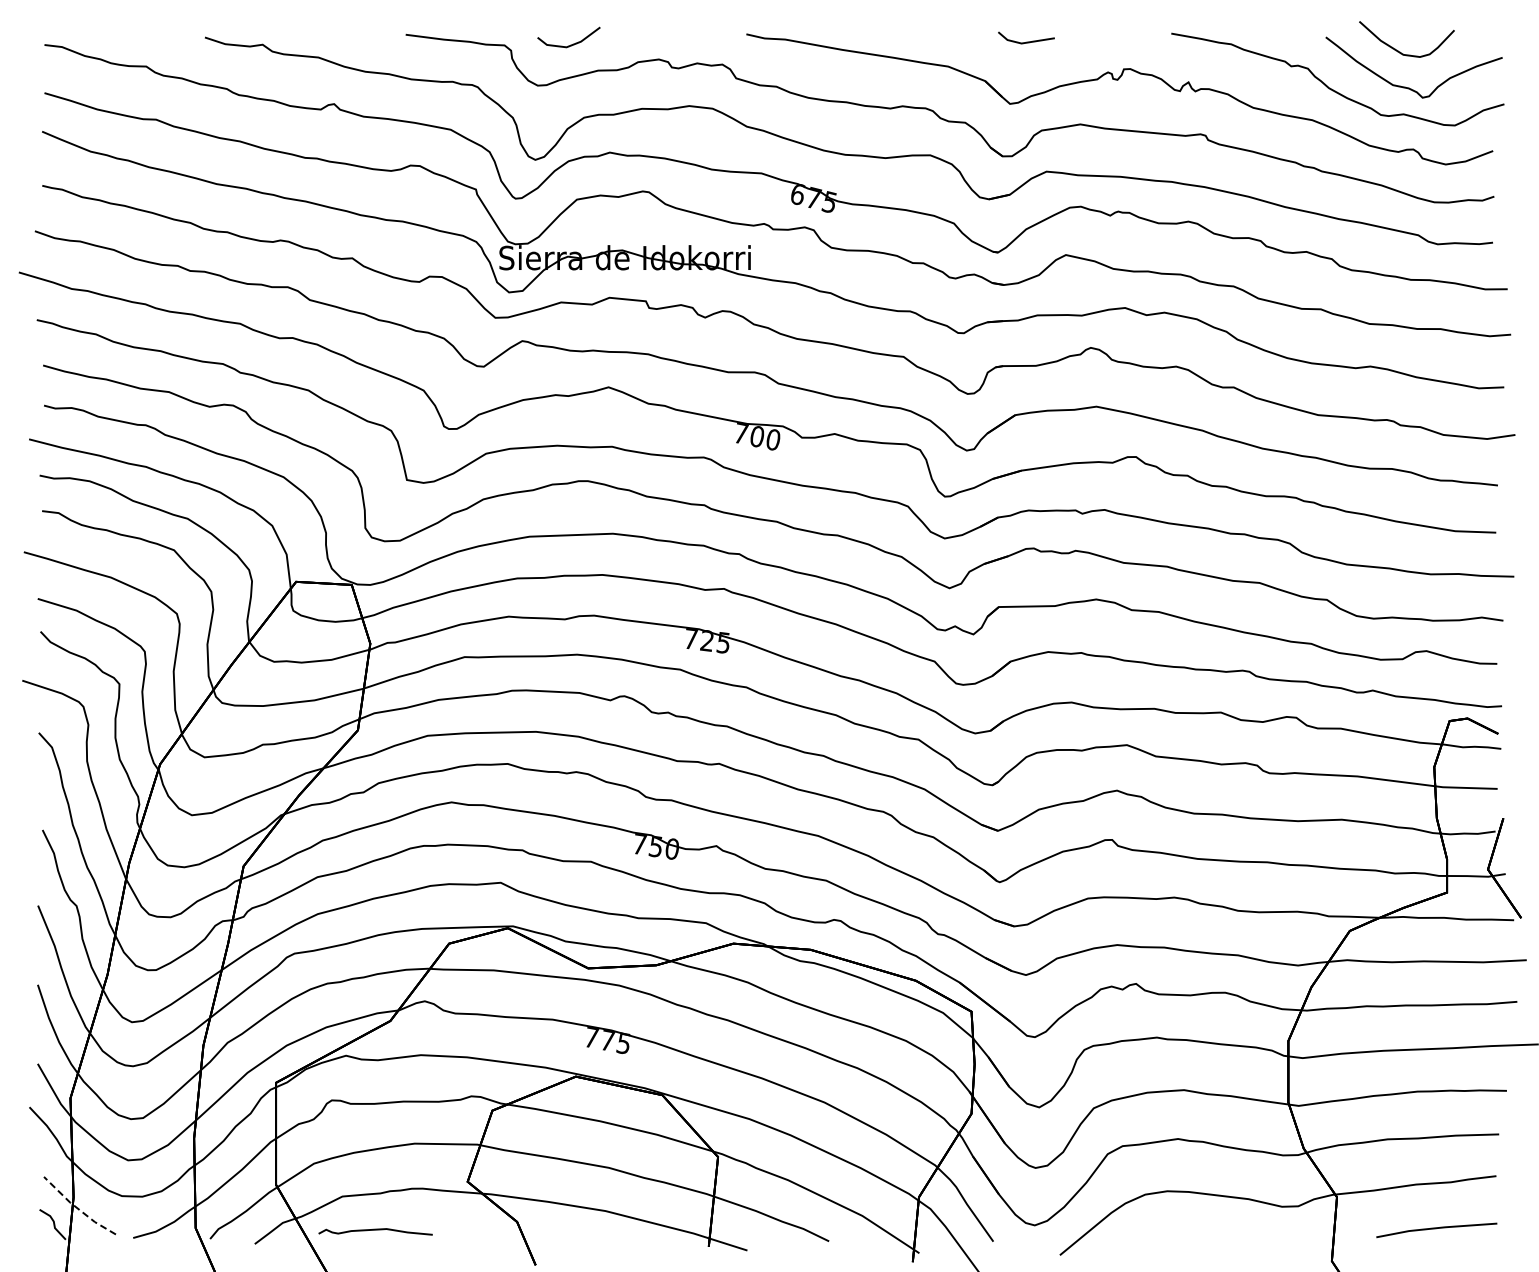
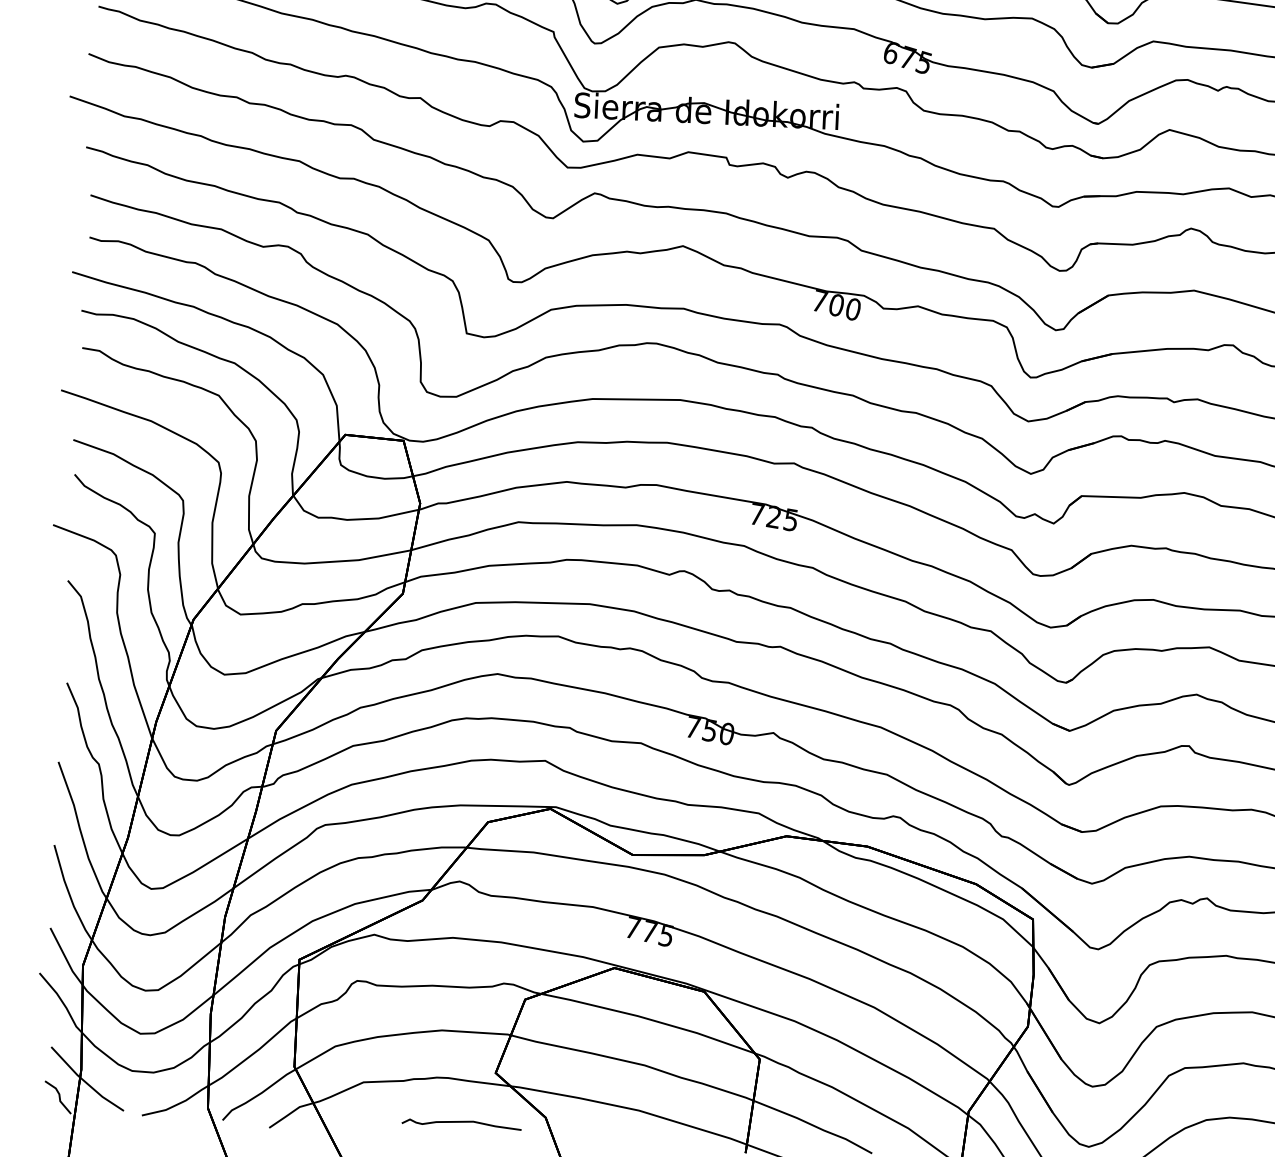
line: (77, 1208) -> (84, 1081), dashed -> solid
curve: (375, 1230) -> (461, 1122), moved

